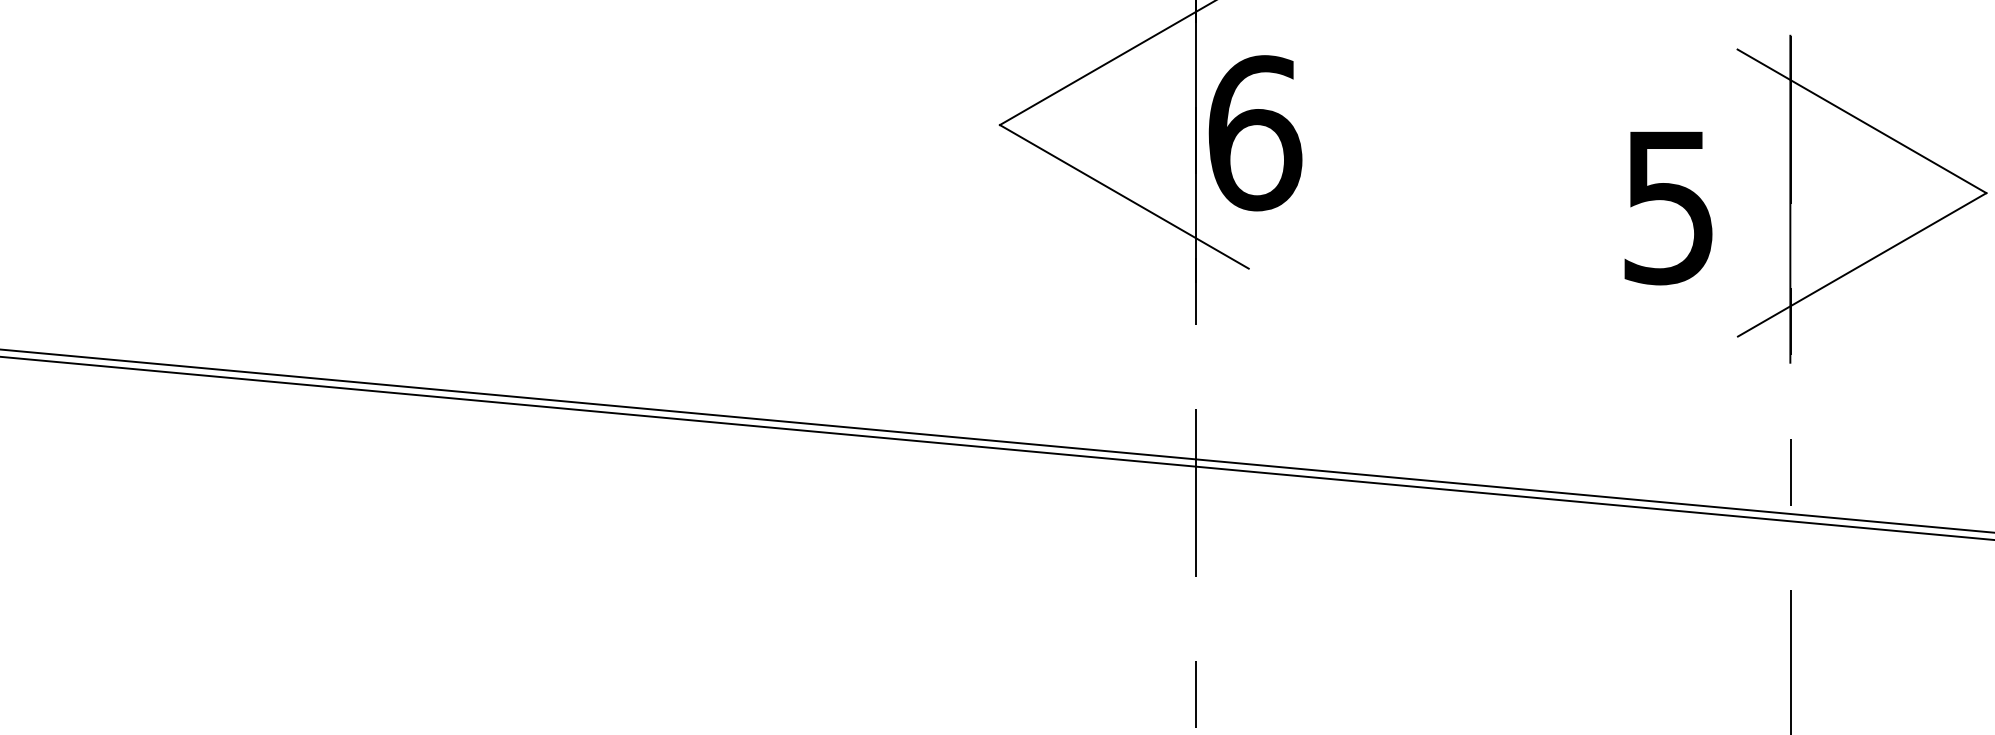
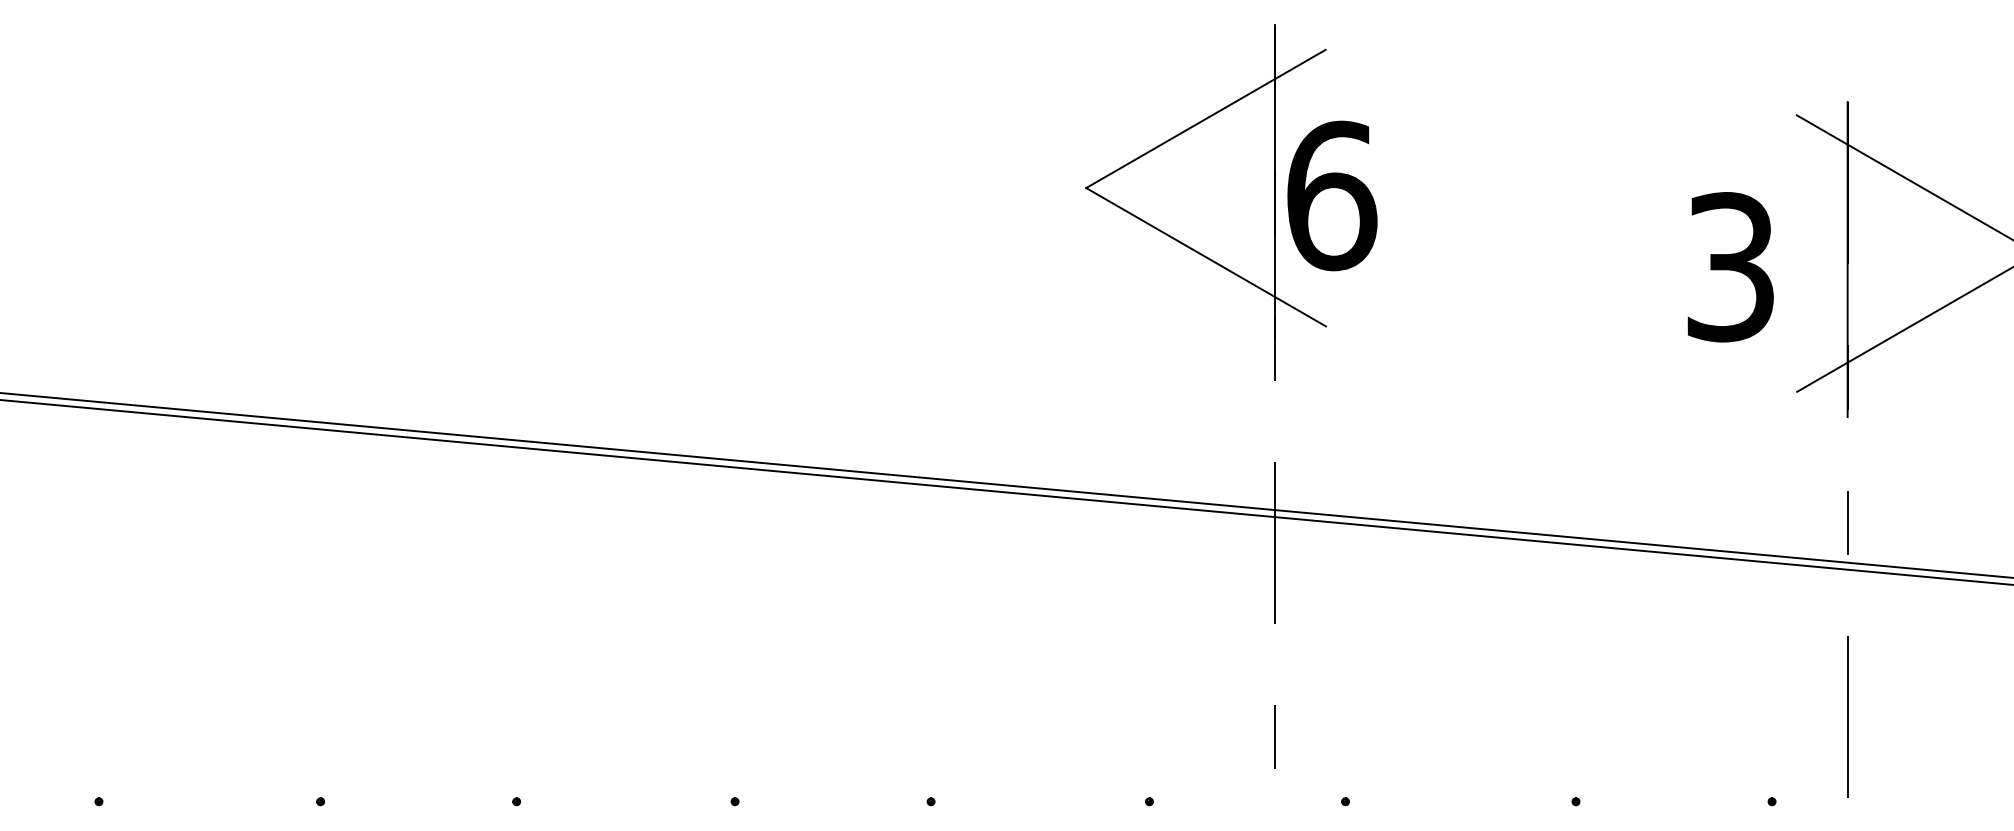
text: (1668, 207) -> (1730, 267), 5 -> 3

